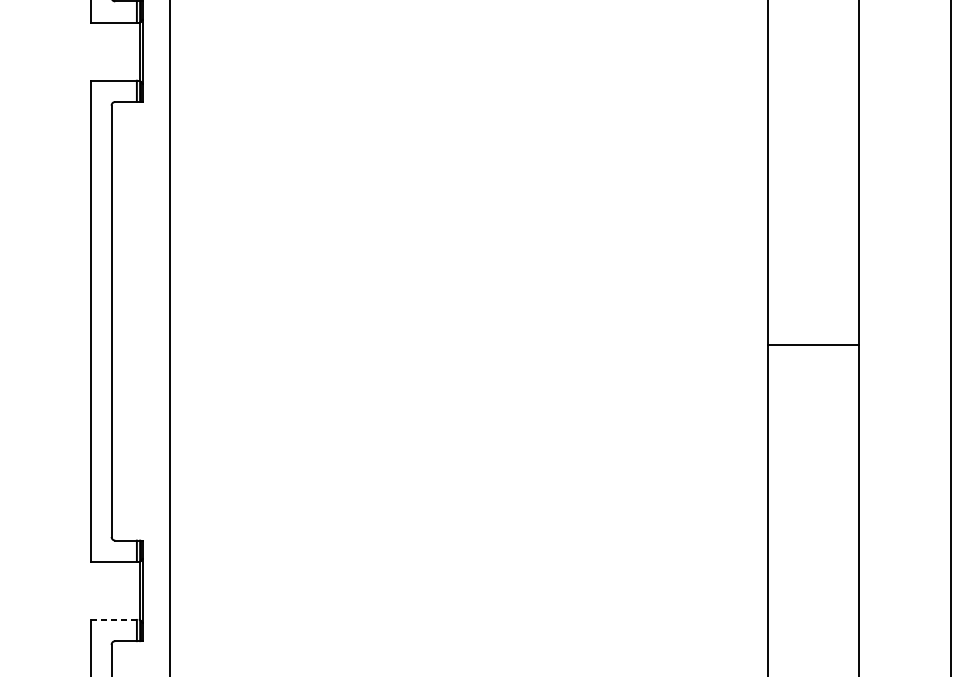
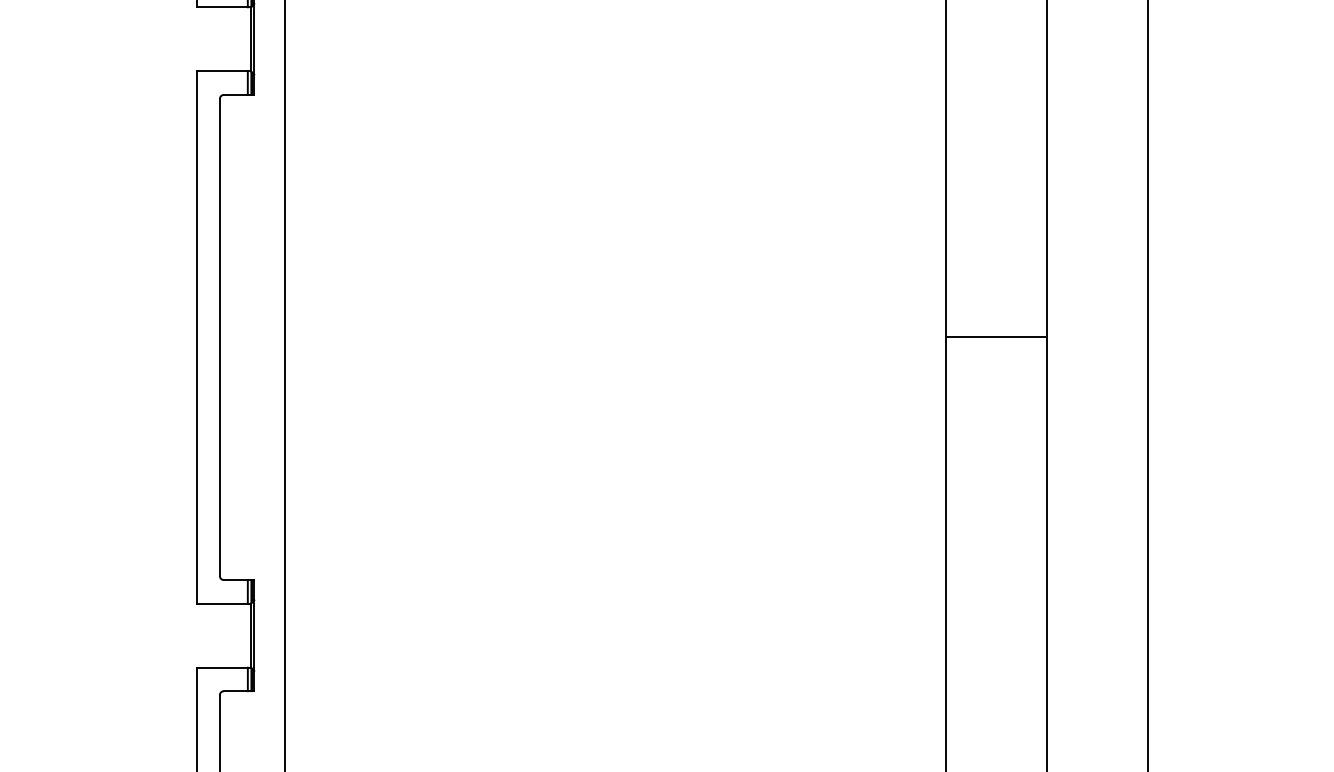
line: (813, 344) -> (995, 336), moved
line: (115, 619) -> (224, 667), dashed -> solid

